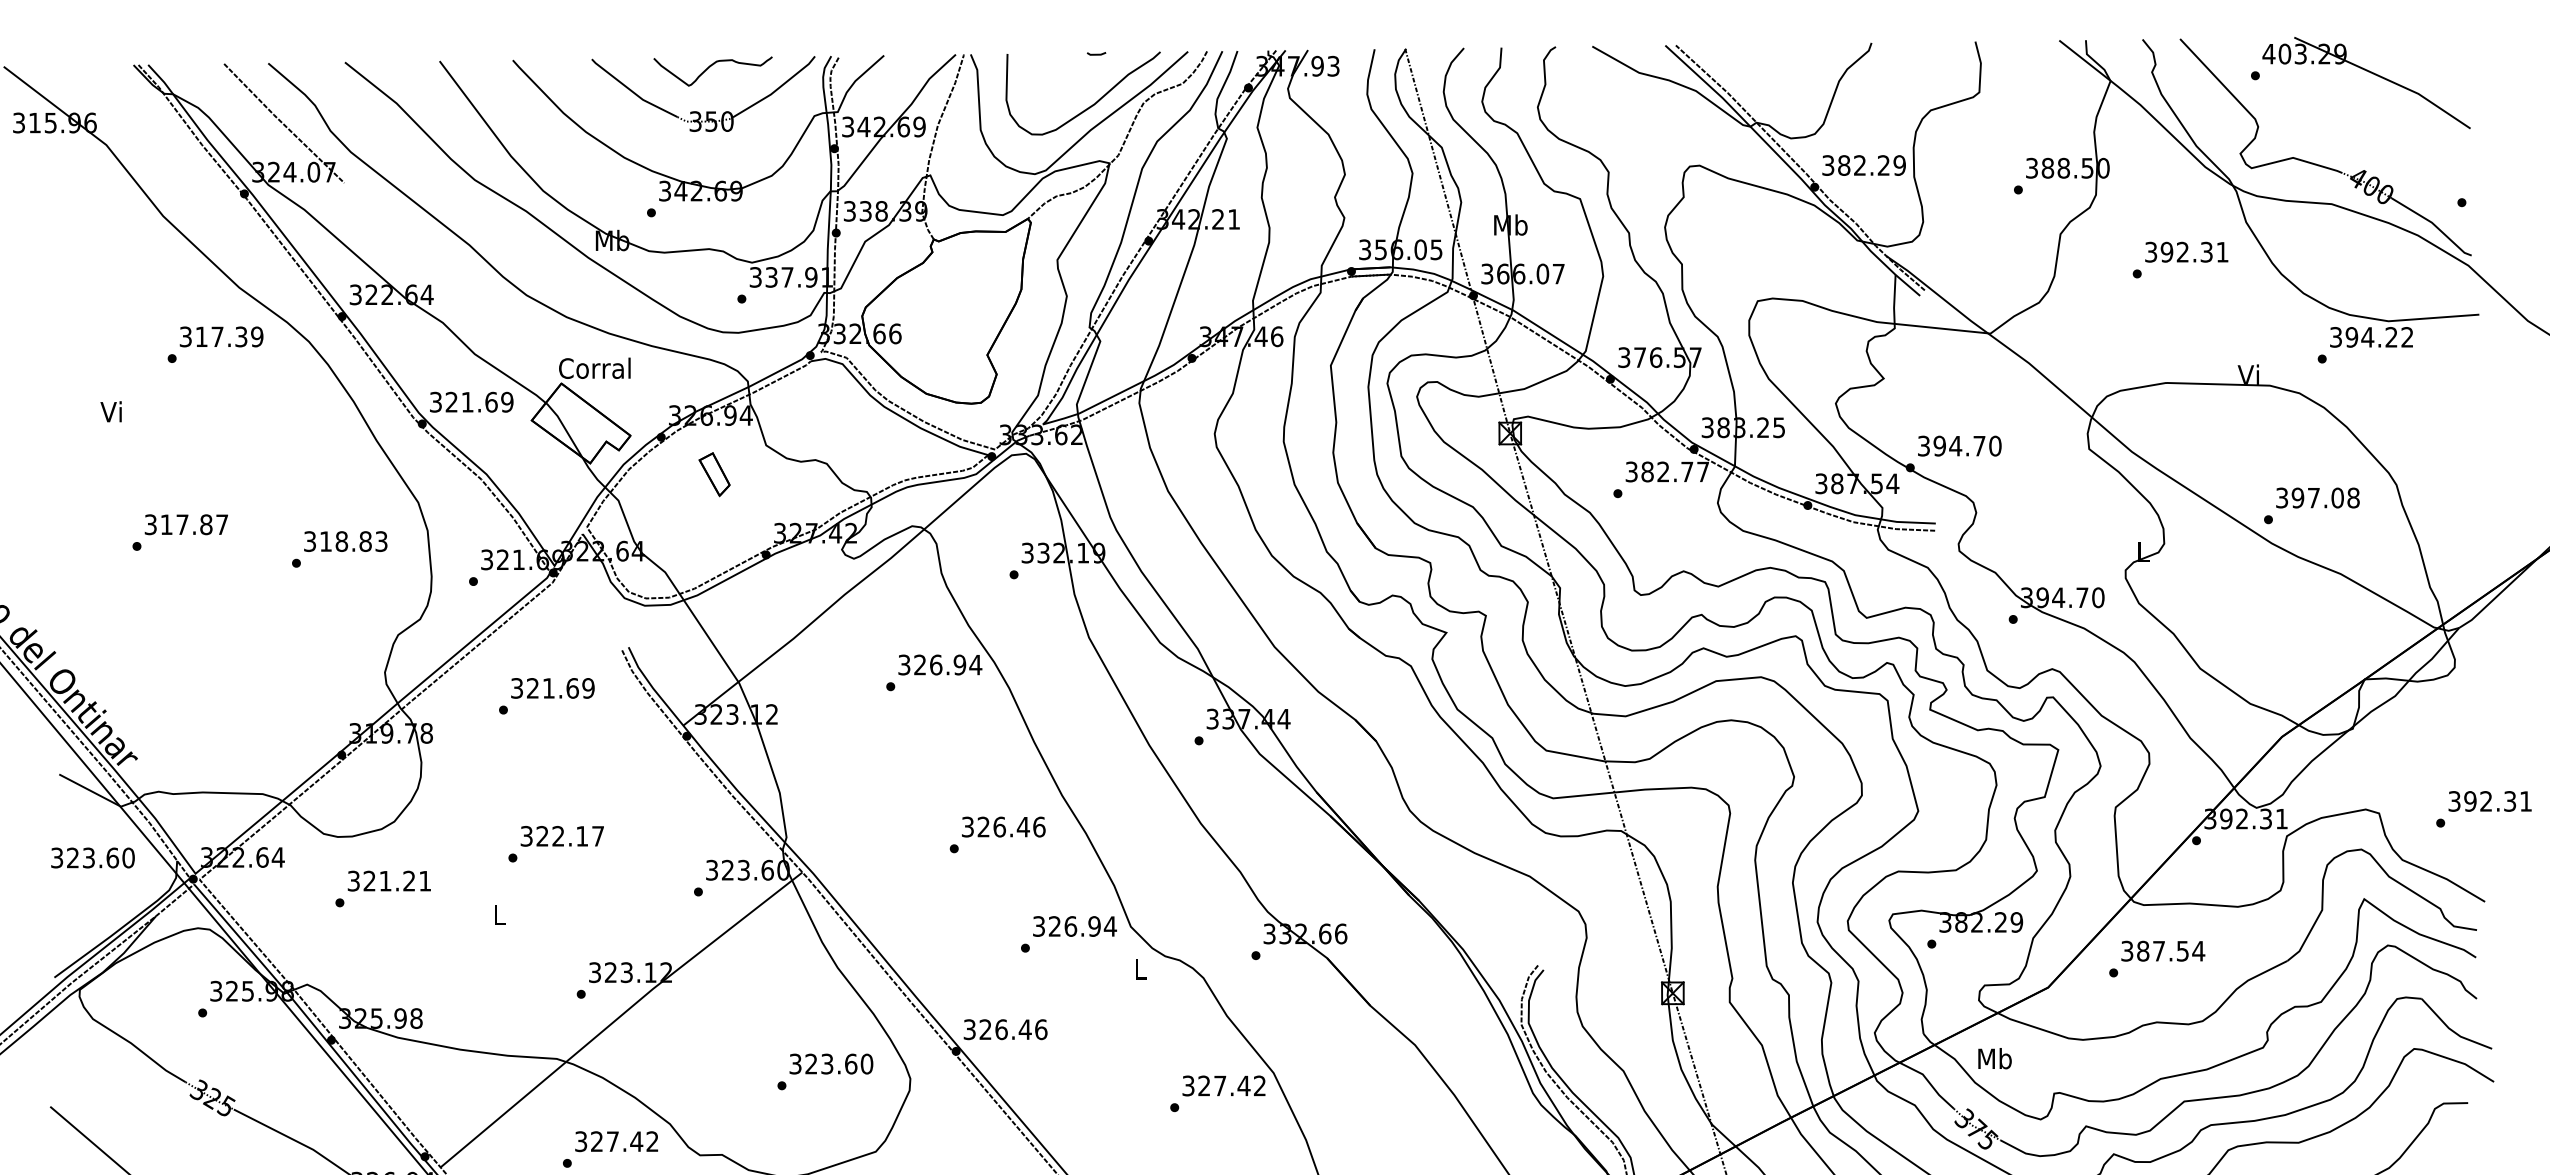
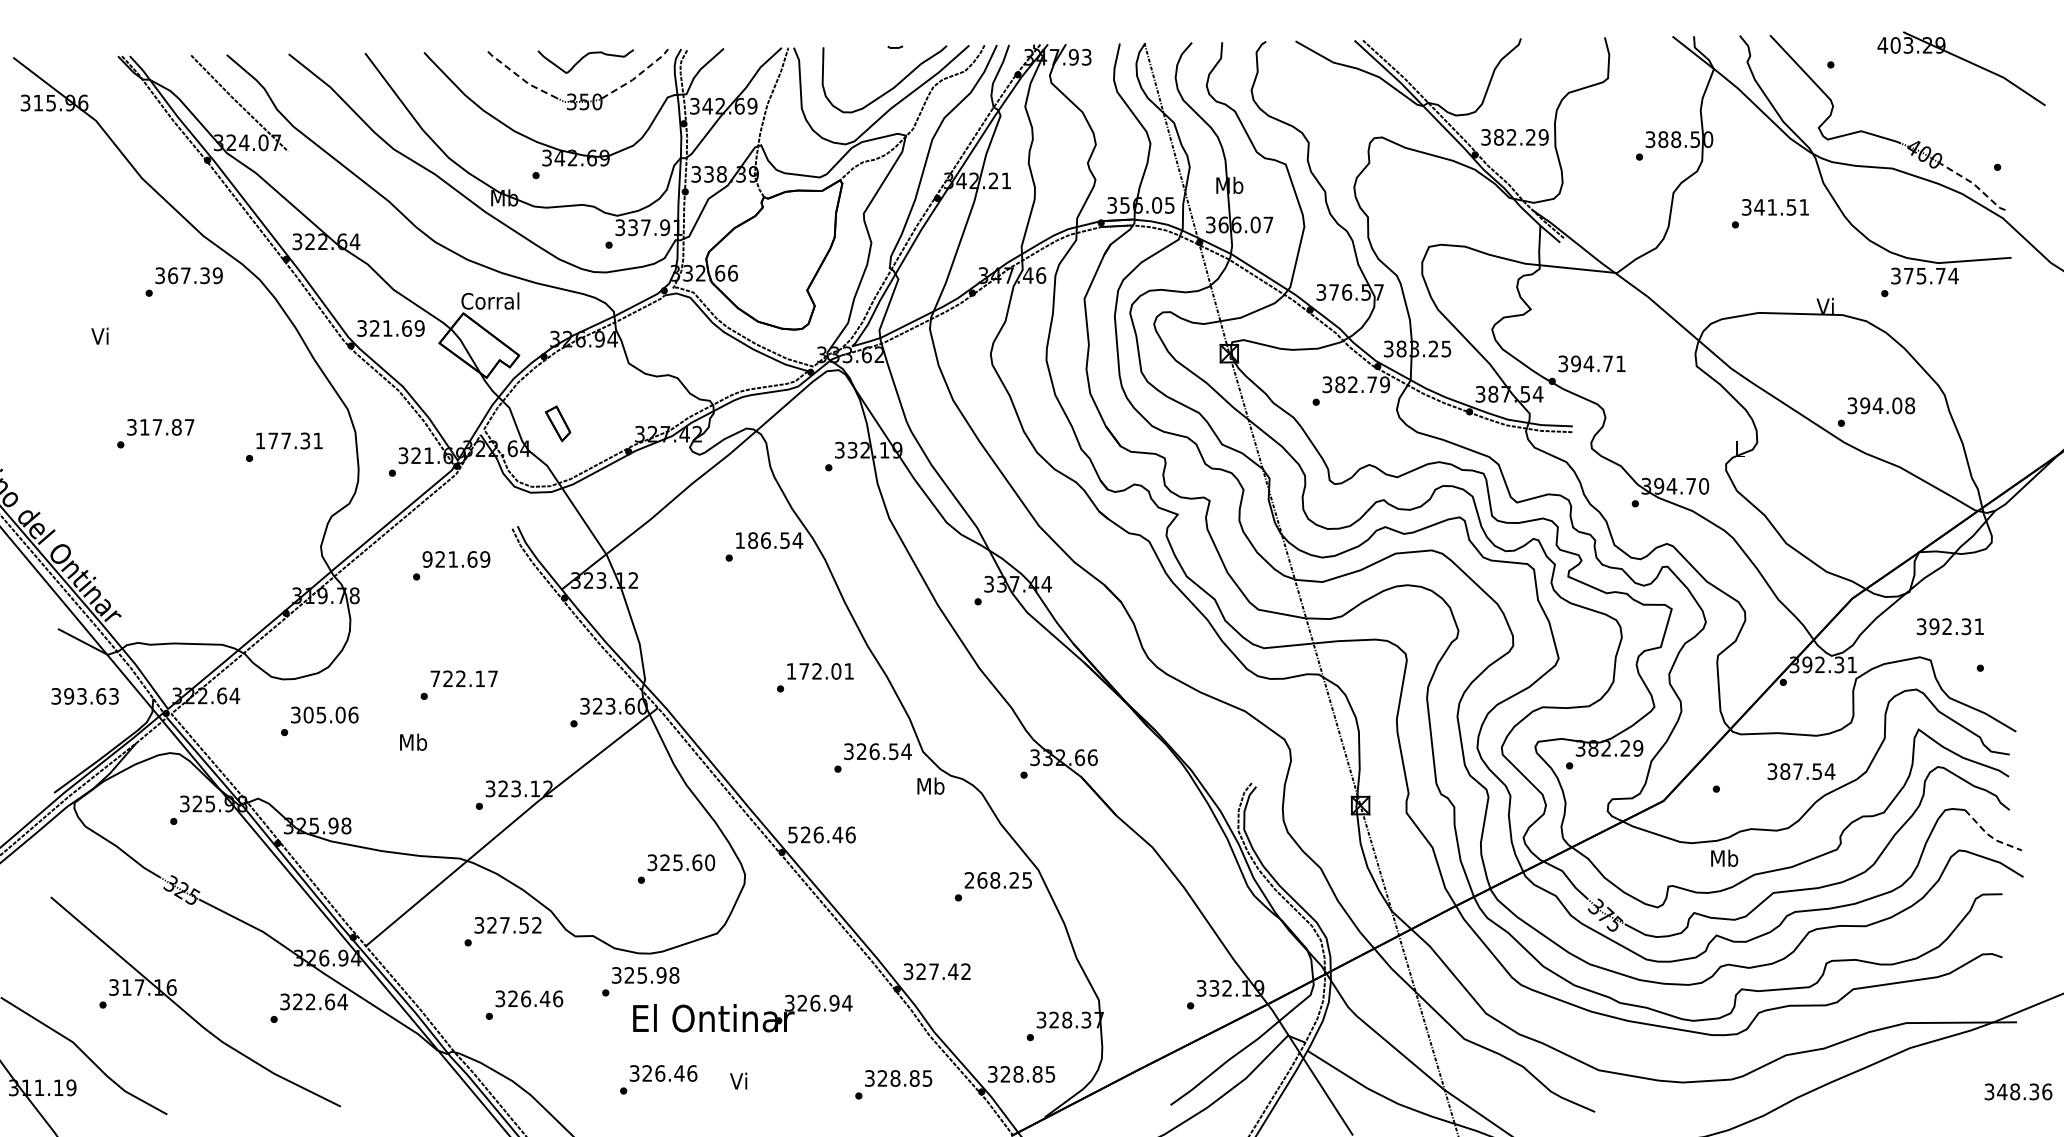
part: (2371, 73) -> (1965, 61), moved
line: (777, 90) -> (637, 76), solid -> dashed
line: (632, 91) -> (520, 77), solid -> dashed
line: (2433, 223) -> (1974, 184), solid -> dashed
text: (2186, 252) -> (1775, 207), 392.31 -> 341.51
text: (202, 336) -> (173, 275), 317.39 -> 367.39
text: (2378, 336) -> (1930, 275), 394.22 -> 375.74
text: (1994, 445) -> (1620, 363), 394.70 -> 394.71
text: (1702, 471) -> (1384, 384), 382.77 -> 382.79
part: (715, 474) -> (558, 423), moved
text: (2313, 497) -> (1877, 405), 397.08 -> 394.08
text: (344, 541) -> (288, 440), 318.83 -> 177.31
text: (931, 664) -> (762, 540), 326.94 -> 186.54
text: (516, 688) -> (427, 559), 321.69 -> 921.69
text: (2489, 801) -> (1949, 626), moved
text: (1003, 827) -> (820, 671), 326.46 -> 172.01
text: (526, 835) -> (435, 678), 322.17 -> 722.17
text: (100, 858) -> (91, 696), 323.60 -> 393.63
text: (396, 880) -> (330, 714), 321.21 -> 305.06
text: (499, 913) -> (413, 741), L -> Mb
text: (1094, 926) -> (893, 751), 326.94 -> 326.54
text: (2163, 951) -> (1801, 771), moved
text: (1140, 968) -> (930, 785), L -> Mb
text: (969, 1029) -> (792, 834), 326.46 -> 526.46
line: (2453, 1031) -> (1990, 836), solid -> dashed
text: (1994, 1057) -> (1724, 857), moved
text: (826, 1063) -> (677, 862), 323.60 -> 325.60
text: (1223, 1086) -> (997, 880), 327.42 -> 268.25
text: (635, 1141) -> (523, 925), 327.42 -> 327.52

